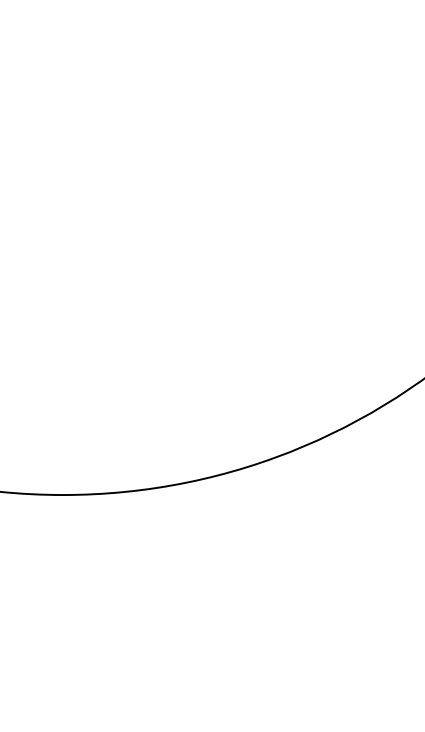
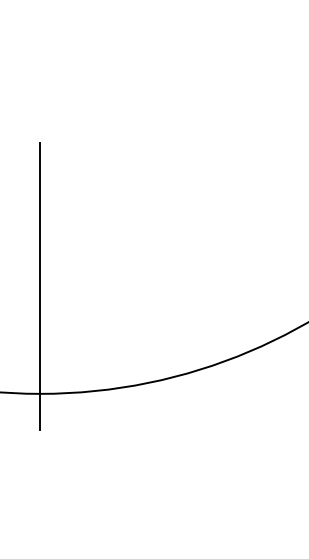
line: (62, 371) -> (39, 286), added

